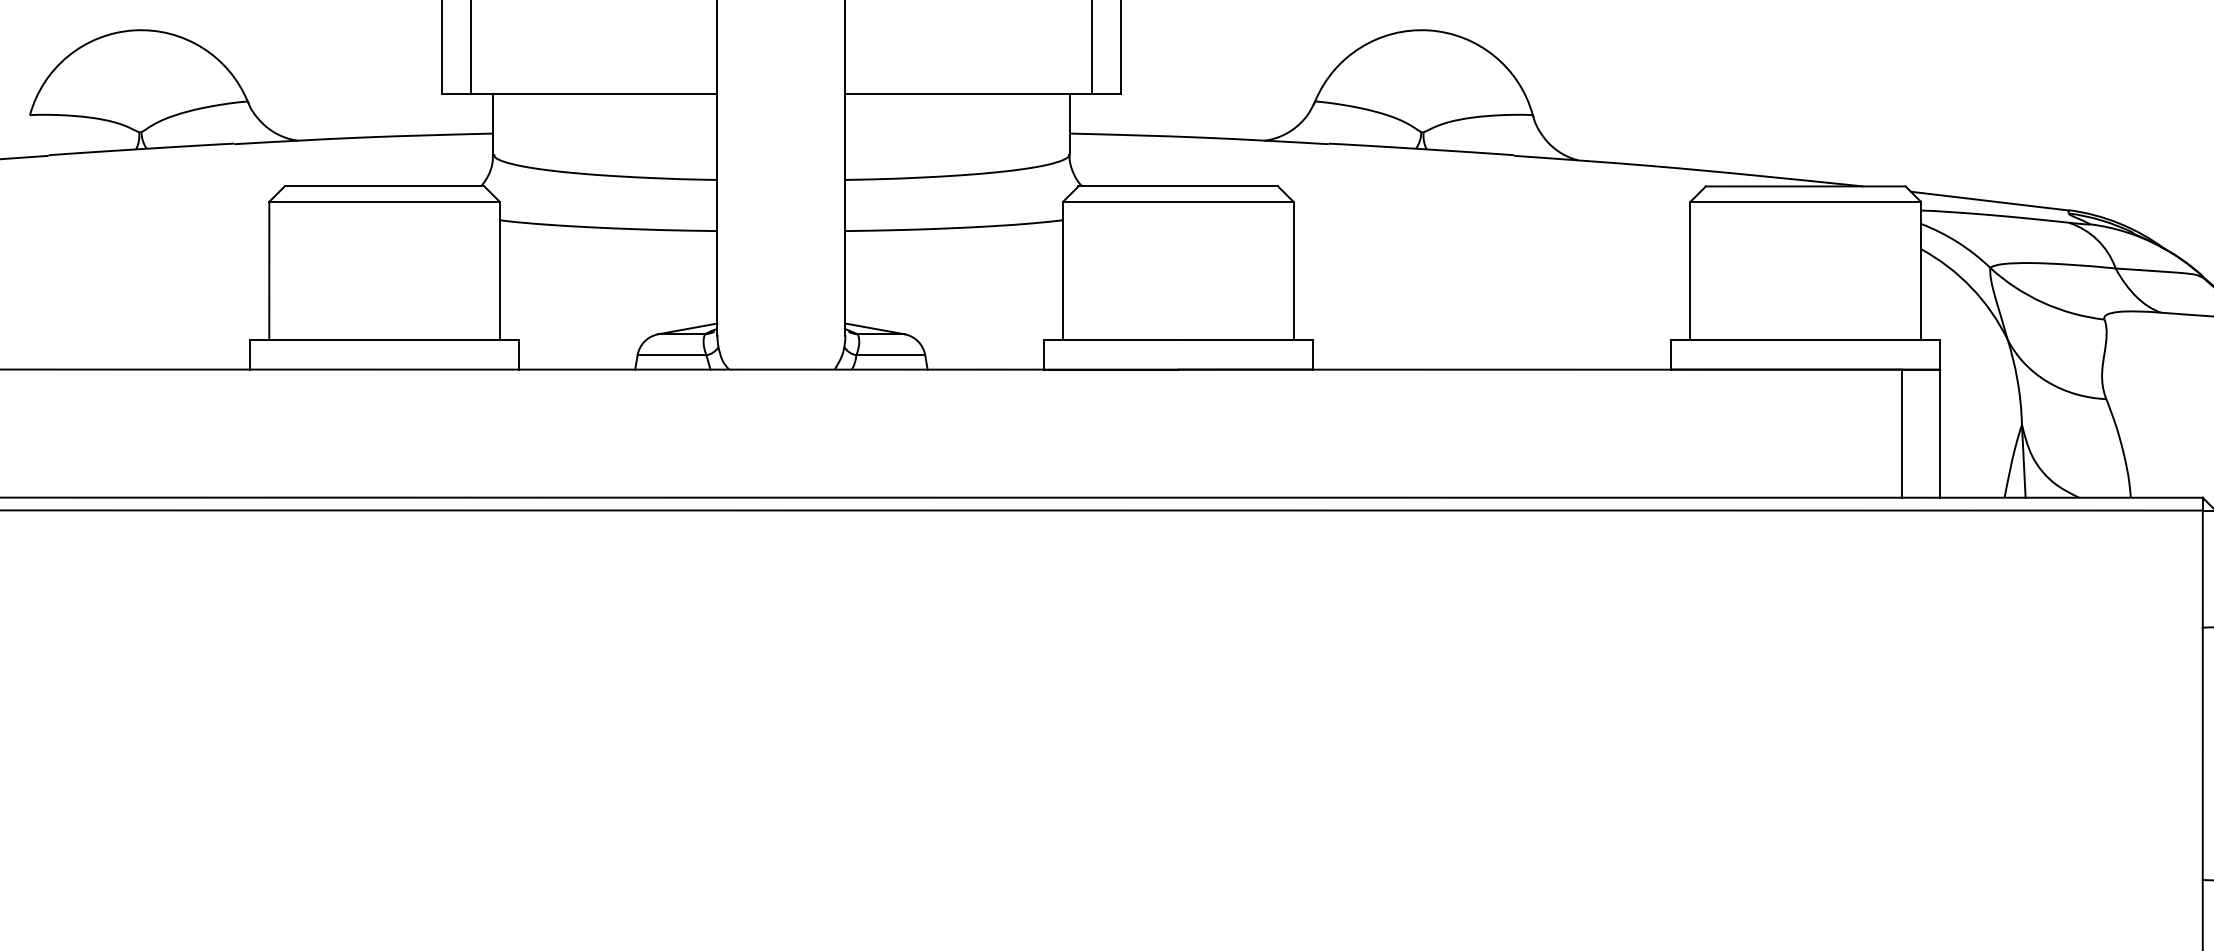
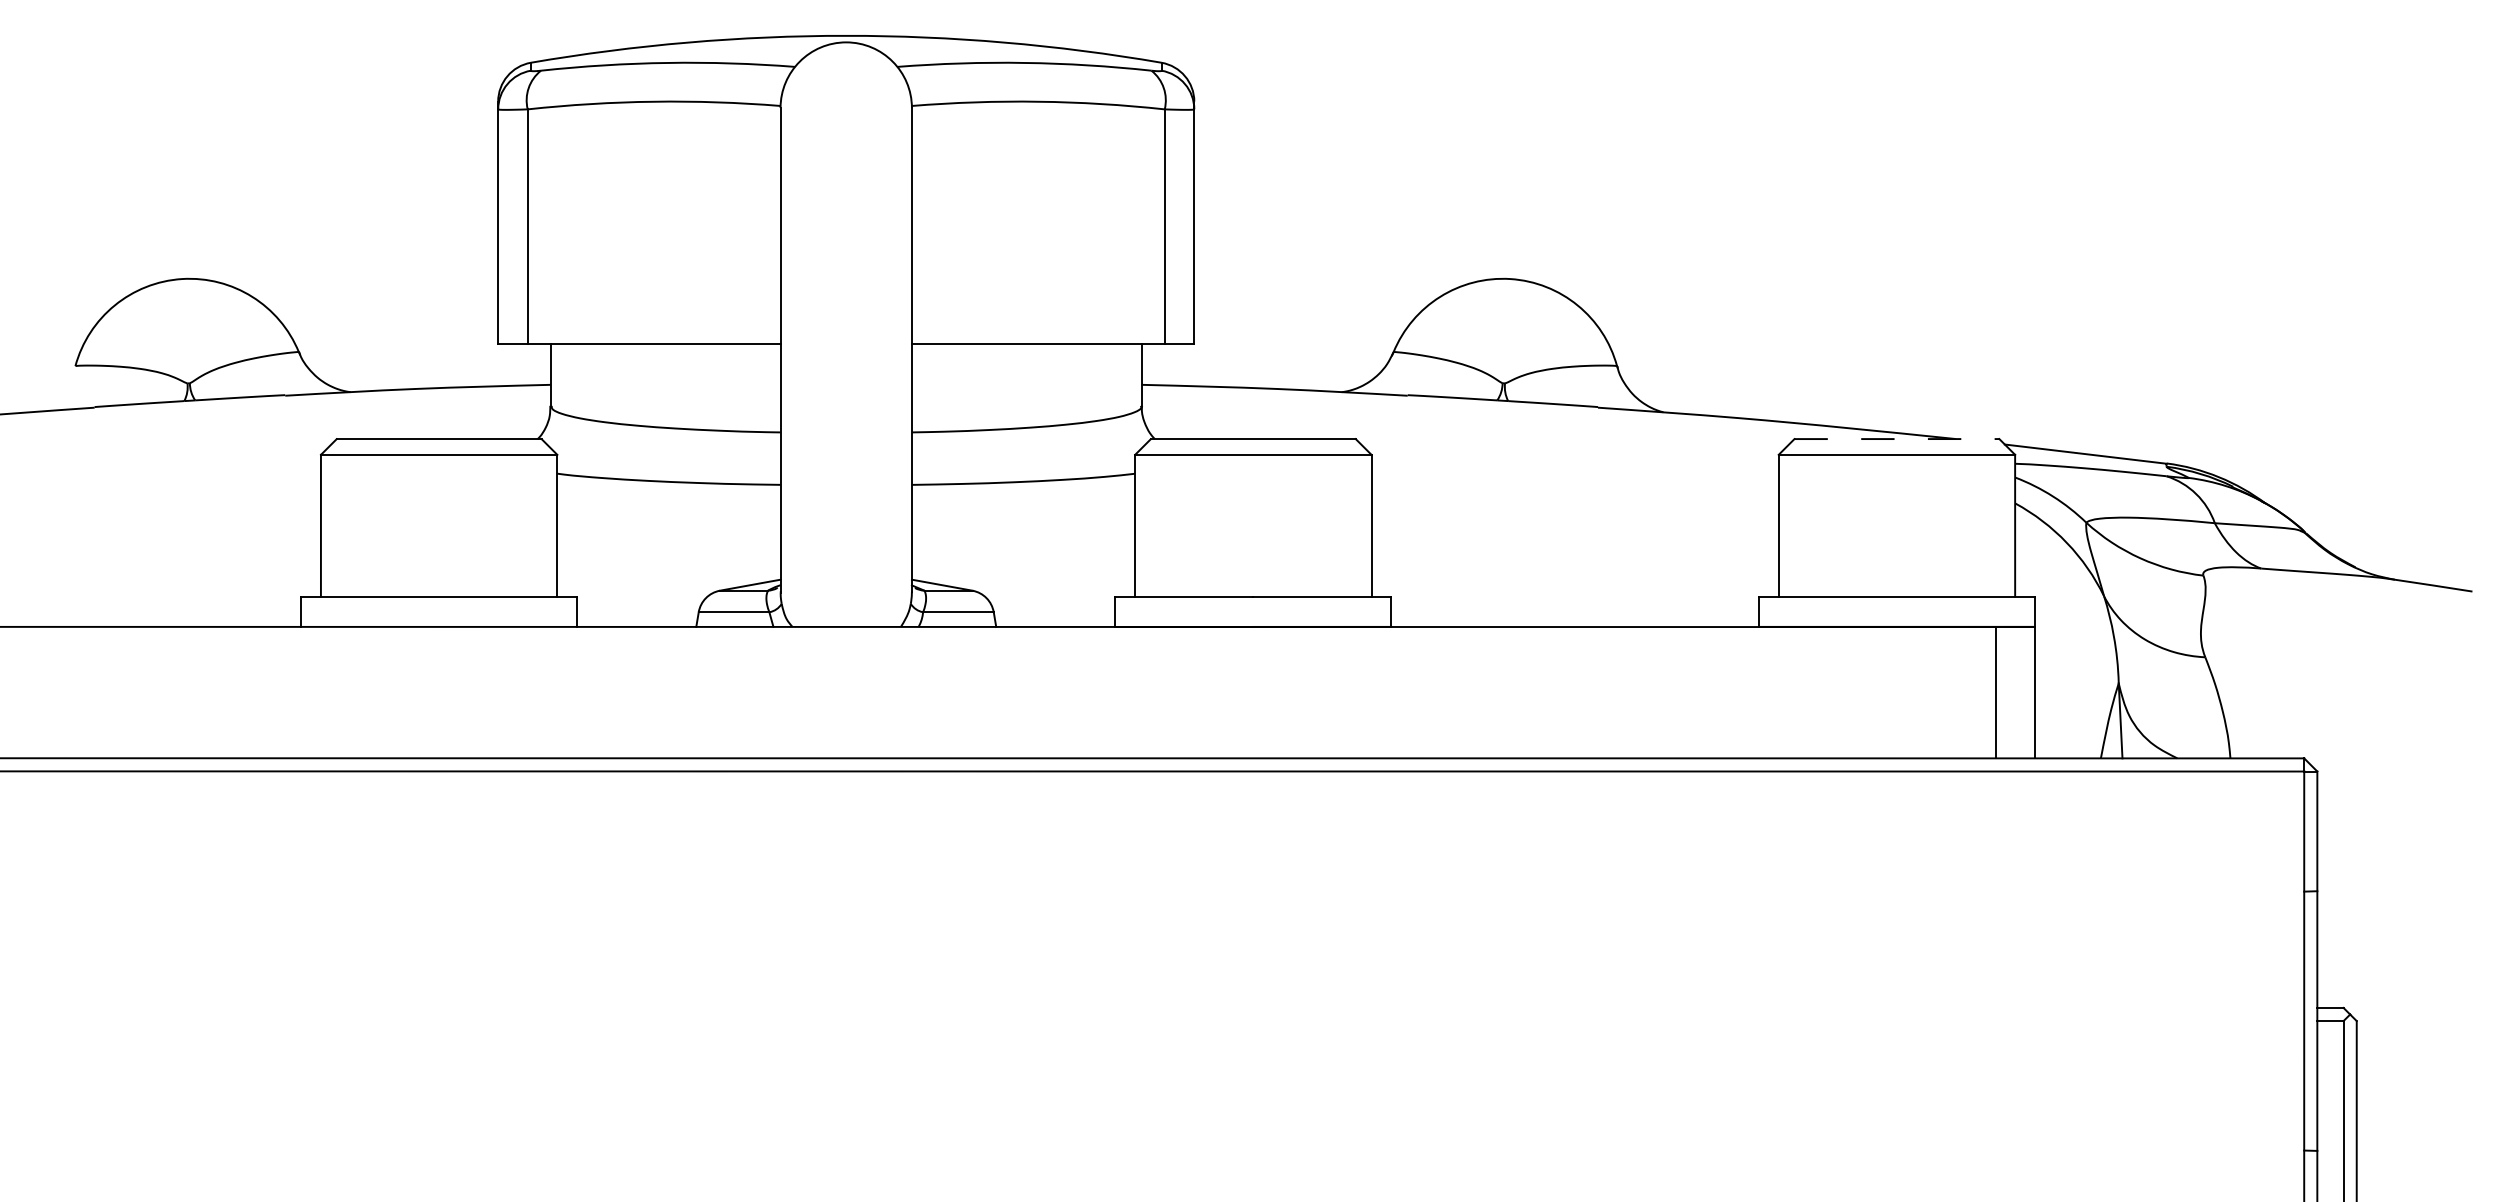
line: (1806, 186) -> (1897, 439), solid -> dashed

